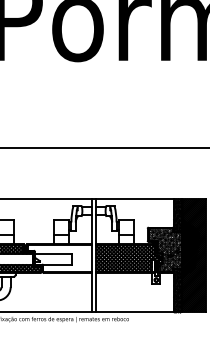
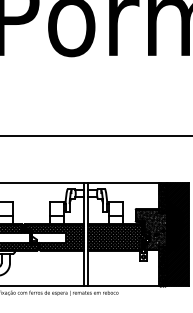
hatch: (59, 258) -> (54, 237), added

